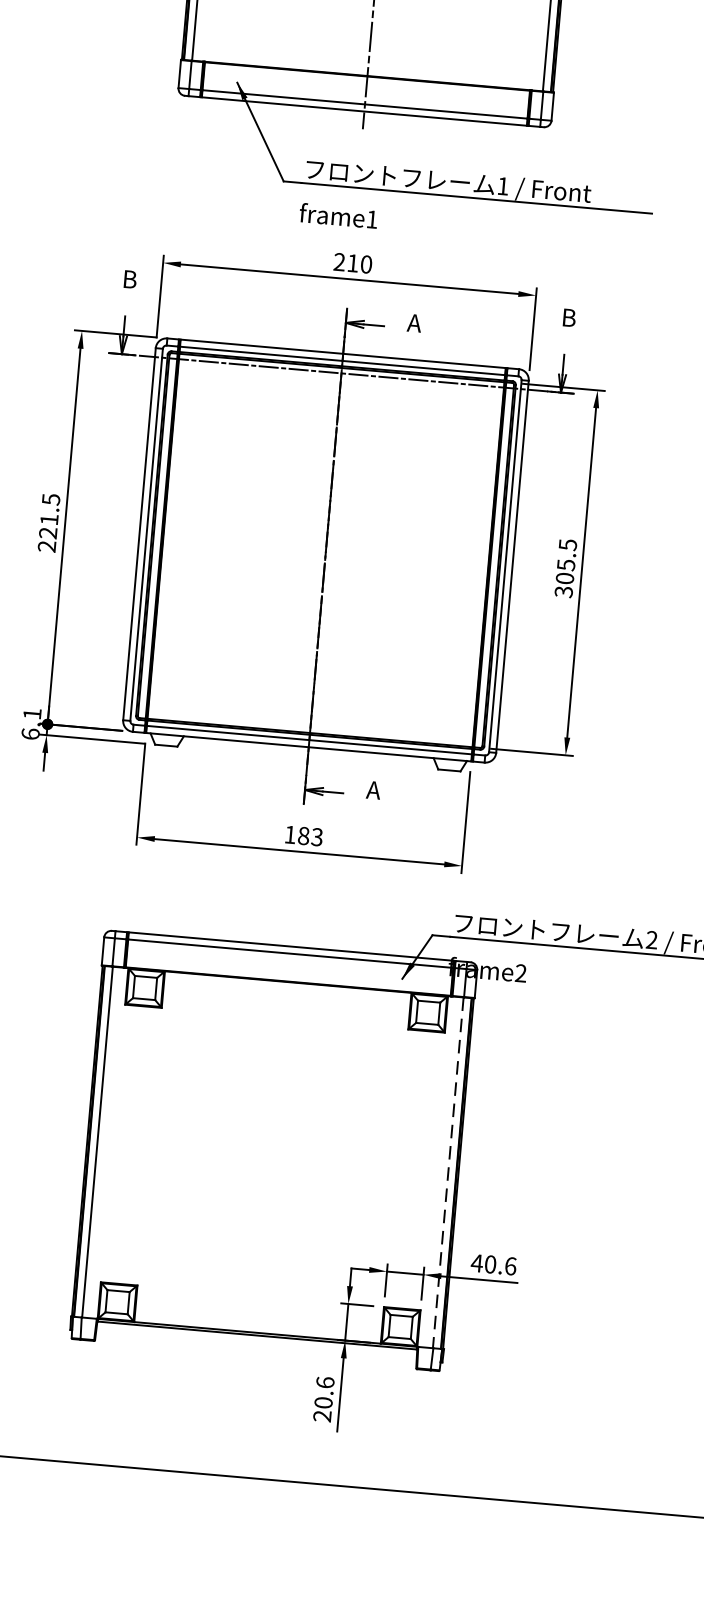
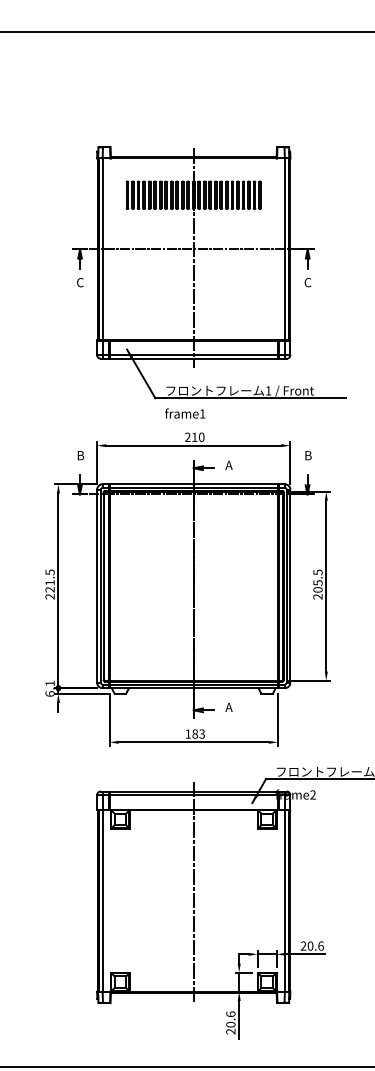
text: (564, 591) -> (318, 596), 305.5 -> 205.5
line: (273, 1141) -> (193, 892), added
line: (448, 1172) -> (284, 900), dashed -> solid
text: (477, 1262) -> (303, 945), 40.6 -> 20.6

